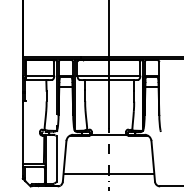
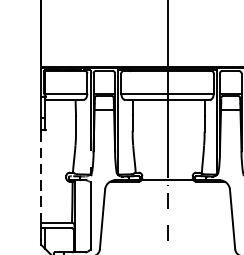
line: (22, 132) -> (40, 177), solid -> dashed
line: (108, 173) -> (166, 237), removed

